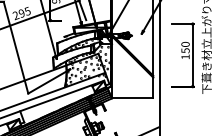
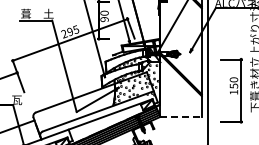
part: (183, 55) -> (231, 90), moved
line: (133, 98) -> (181, 116), solid -> dashed

